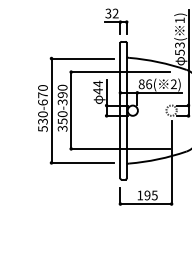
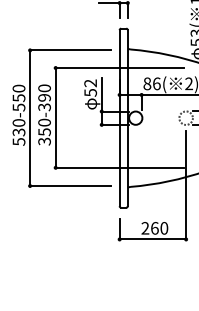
text: (97, 87) -> (89, 88), 44 -> 52
text: (42, 98) -> (18, 102), 530-670 -> 530-550
text: (147, 195) -> (154, 228), 195 -> 260

